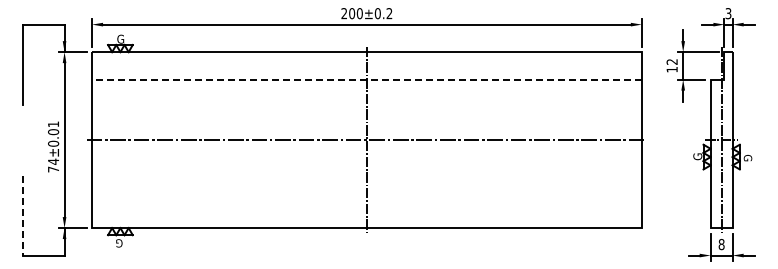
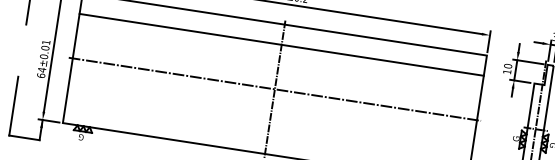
text: (671, 61) -> (507, 65), 12 -> 10
line: (366, 79) -> (281, 44), dashed -> solid
text: (53, 169) -> (41, 75), 74±0.01 -> 64±0.01
line: (23, 215) -> (13, 106), dashed -> solid

